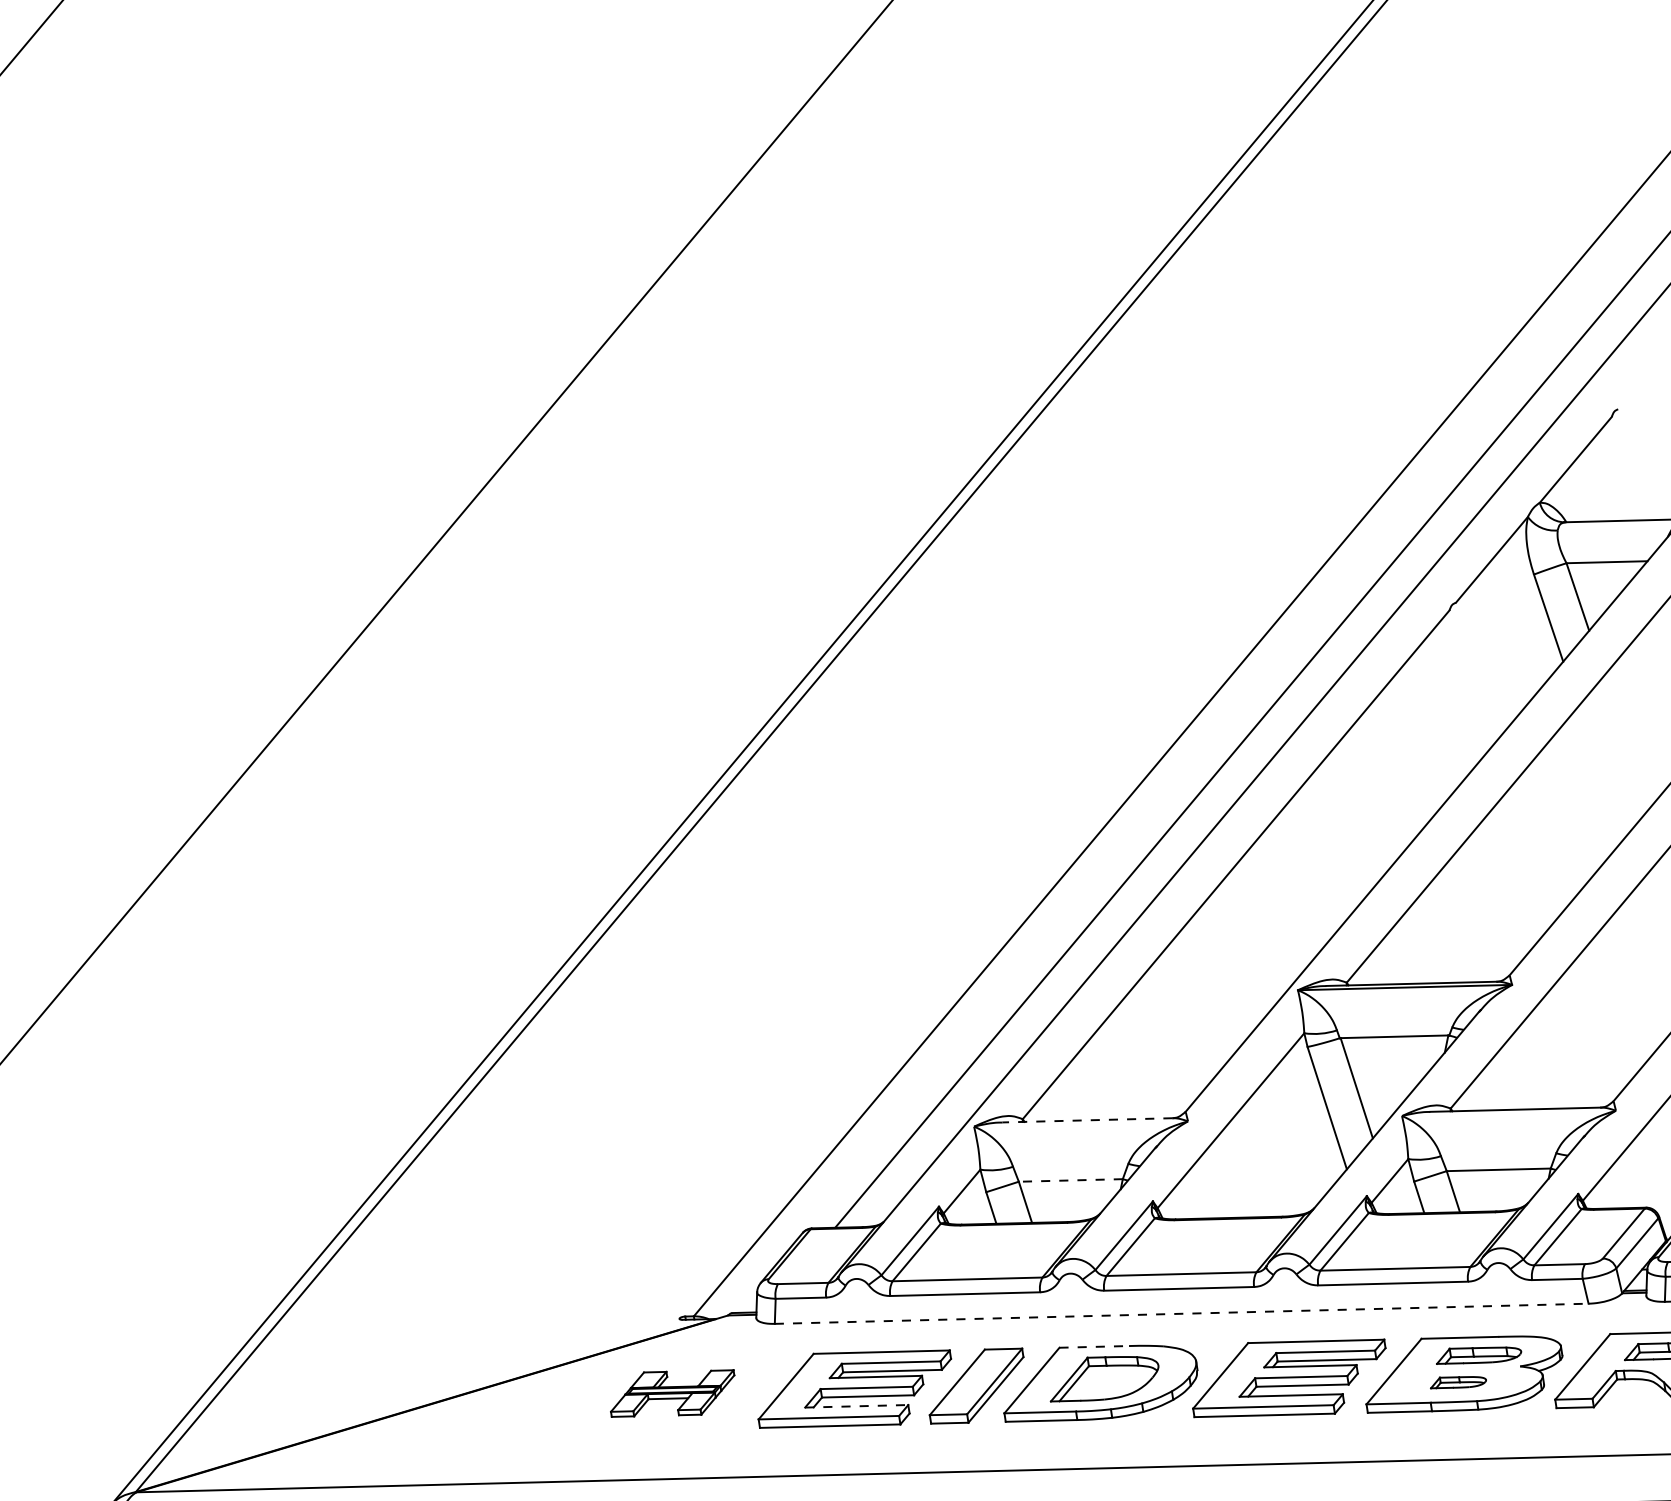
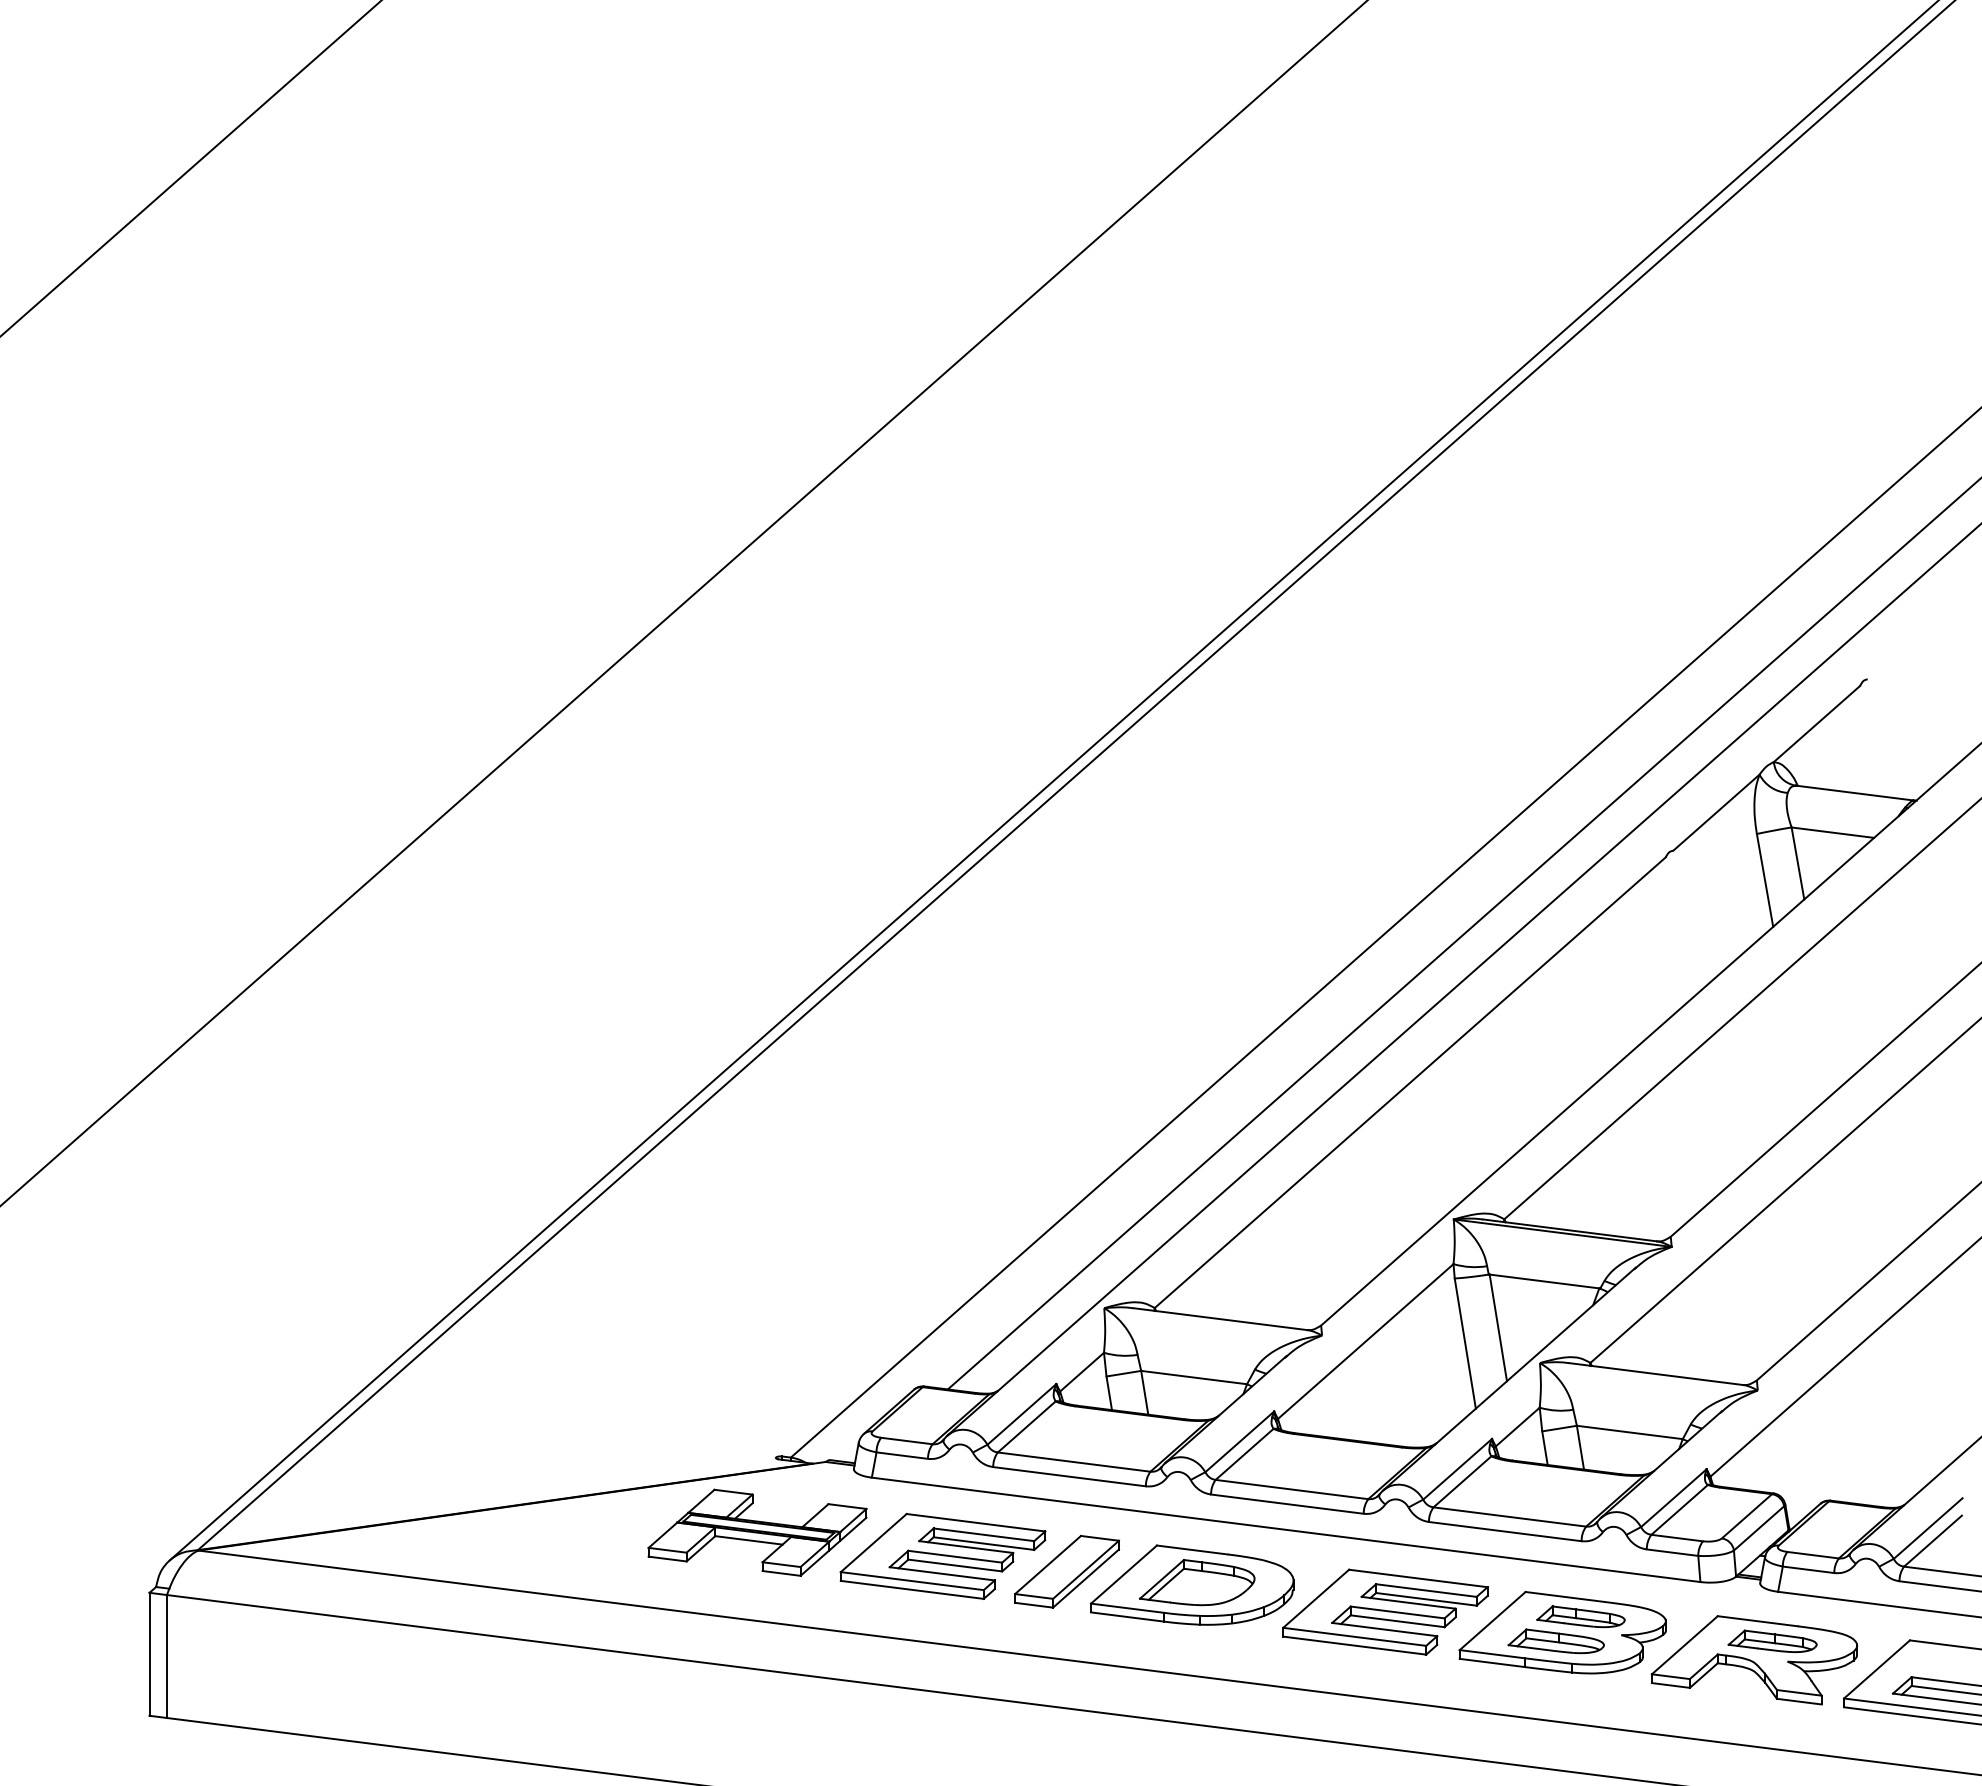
line: (1086, 1120) -> (1219, 1319), dashed -> solid
line: (1070, 1180) -> (1193, 1377), dashed -> solid
line: (1182, 1313) -> (1286, 1529), dashed -> solid
line: (1094, 1347) -> (1192, 1550), dashed -> solid
part: (1457, 1382) -> (1555, 1641), size x1.67
part: (672, 1393) -> (757, 1532), size x1.67
line: (856, 1405) -> (942, 1573), dashed -> solid

